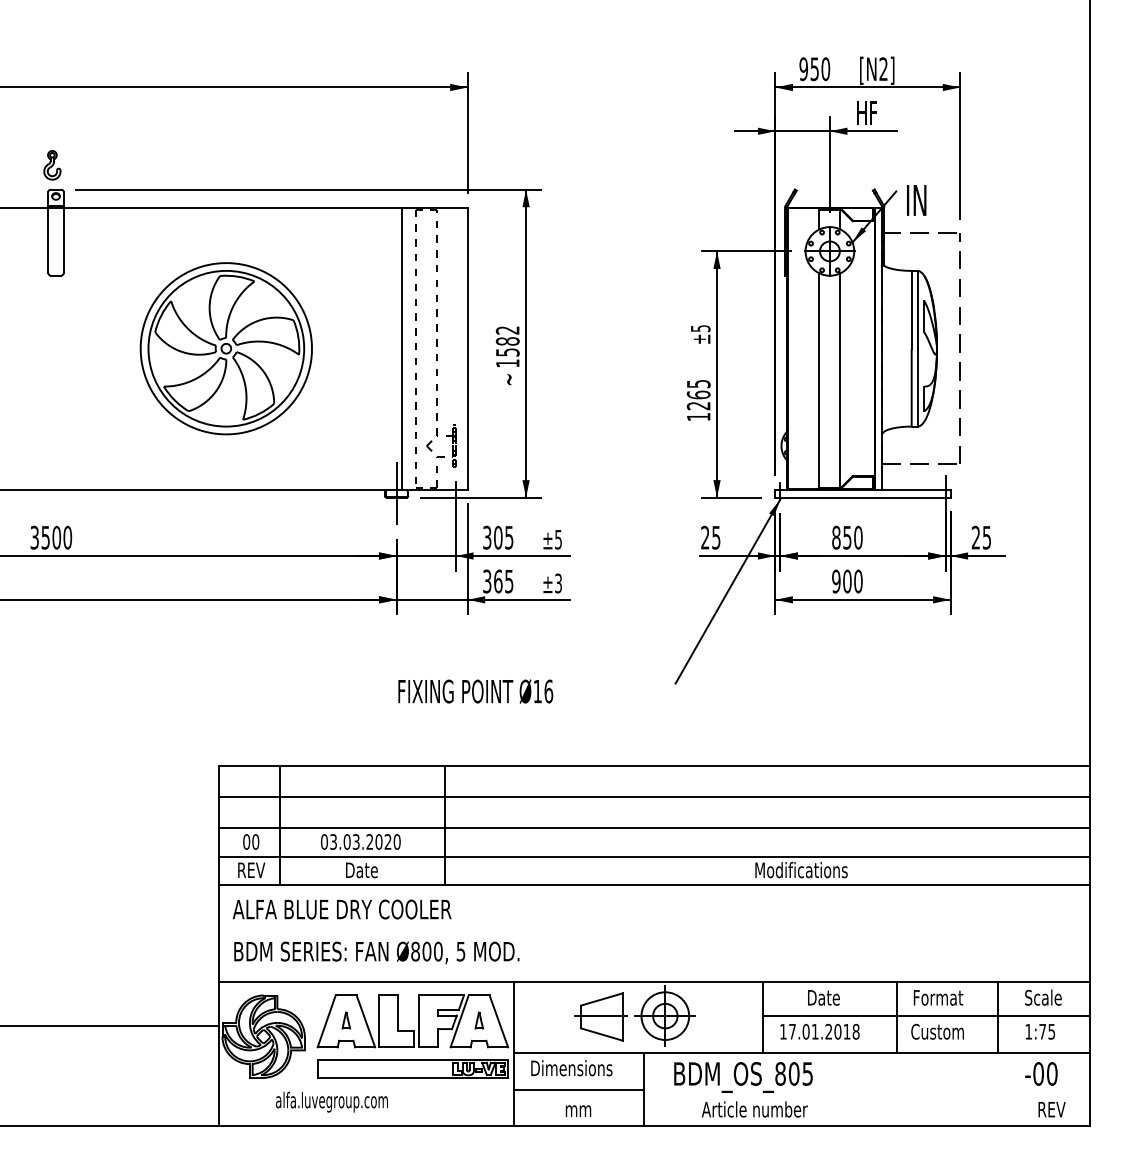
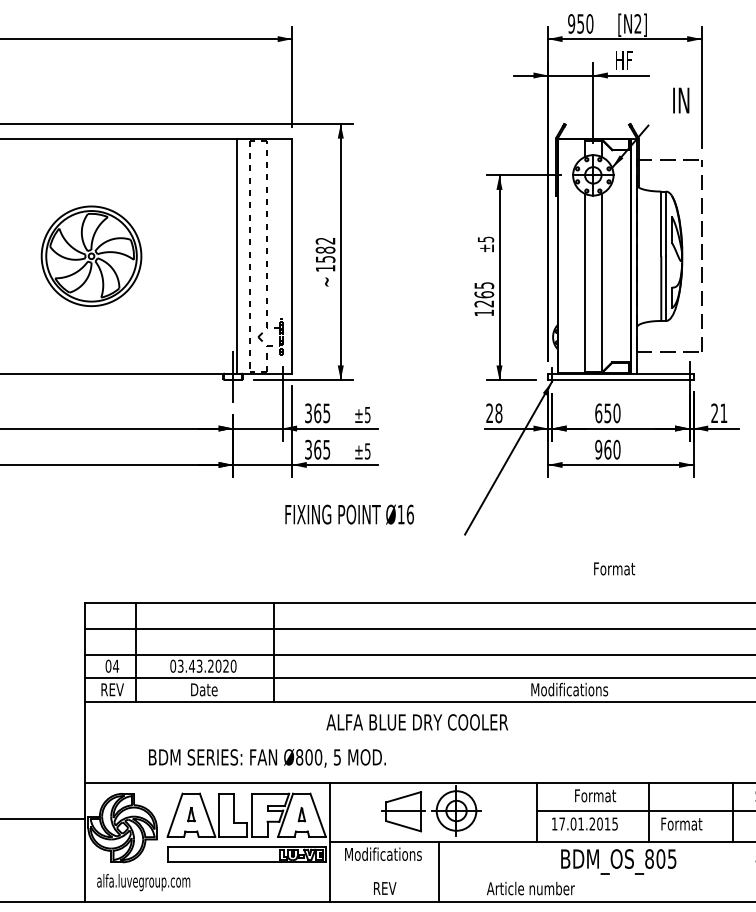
text: (916, 200) -> (681, 100), moved
part: (225, 348) -> (90, 256), size x0.7
text: (498, 537) -> (317, 413), 305 -> 365
text: (716, 537) -> (499, 413), 25 -> 28
text: (836, 537) -> (598, 413), 850 -> 650
text: (986, 537) -> (723, 413), 25 -> 21
text: (847, 581) -> (607, 449), 900 -> 960
text: (558, 582) -> (367, 450), ±3 -> ±5
text: (475, 691) -> (349, 514), moved
text: (255, 841) -> (115, 665), 00 -> 04
text: (346, 841) -> (191, 665), 03.03.2020 -> 03.43.2020
text: (341, 909) -> (416, 722), moved
text: (376, 952) -> (267, 758), moved
text: (833, 997) -> (596, 795), Date -> Format
text: (938, 997) -> (614, 568), moved
text: (855, 1031) -> (614, 823), 17.01.2018 -> 17.01.2015
text: (937, 1031) -> (682, 823), Custom -> Format
text: (577, 1068) -> (383, 854), Dimensions -> Modifications
text: (743, 1077) -> (618, 862), moved
line: (578, 1090) -> (384, 872), removed
text: (331, 1101) -> (143, 881), moved
text: (578, 1109) -> (384, 888), mm -> REV

